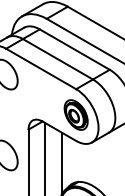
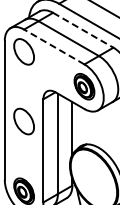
line: (75, 49) -> (83, 30), solid -> dashed
line: (41, 69) -> (54, 47), solid -> dashed

